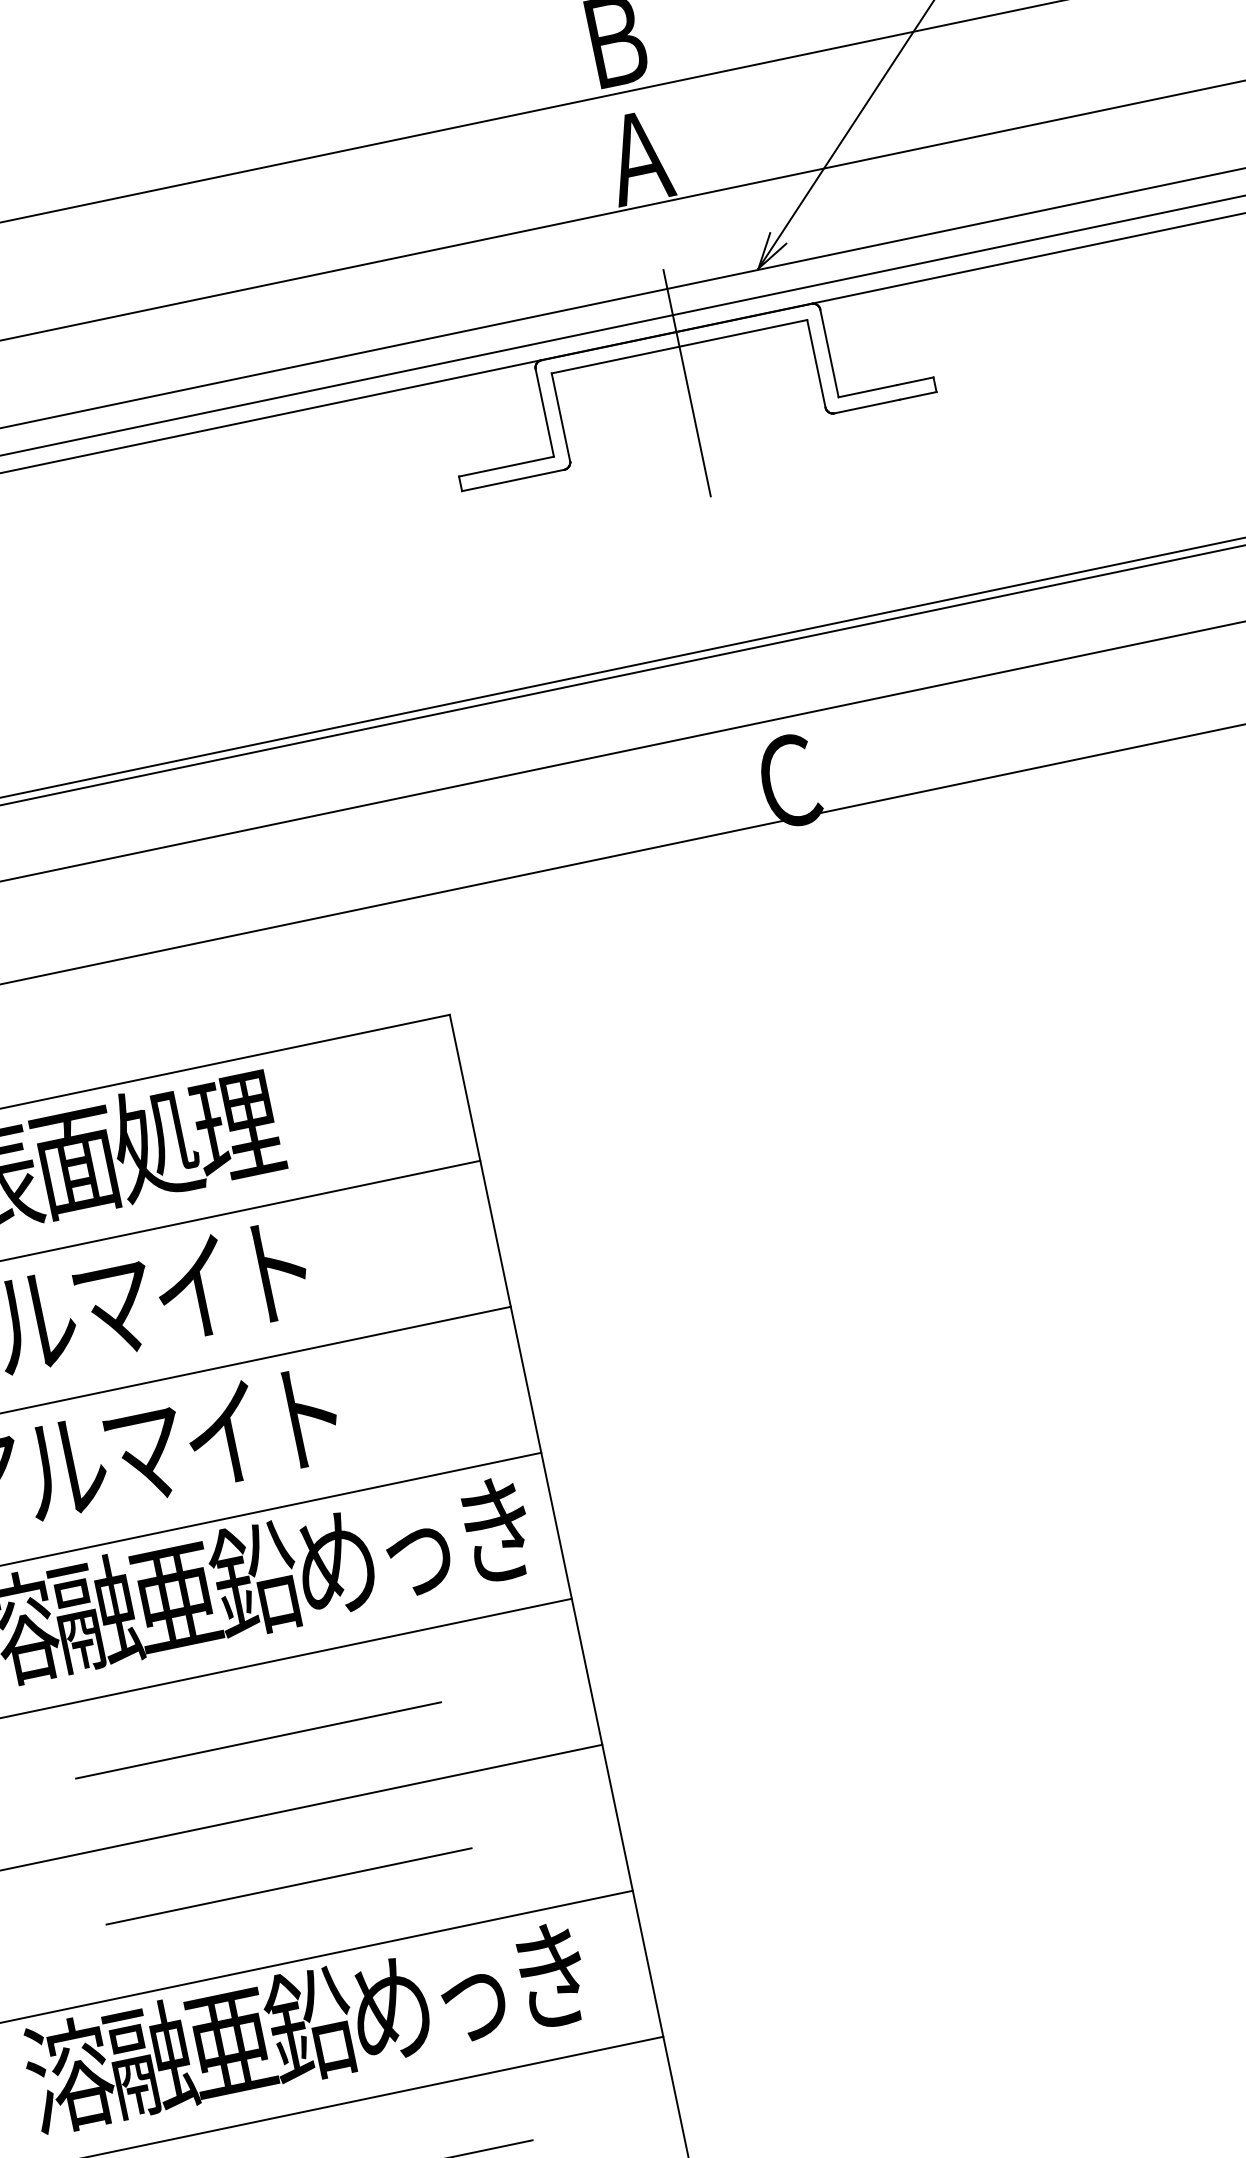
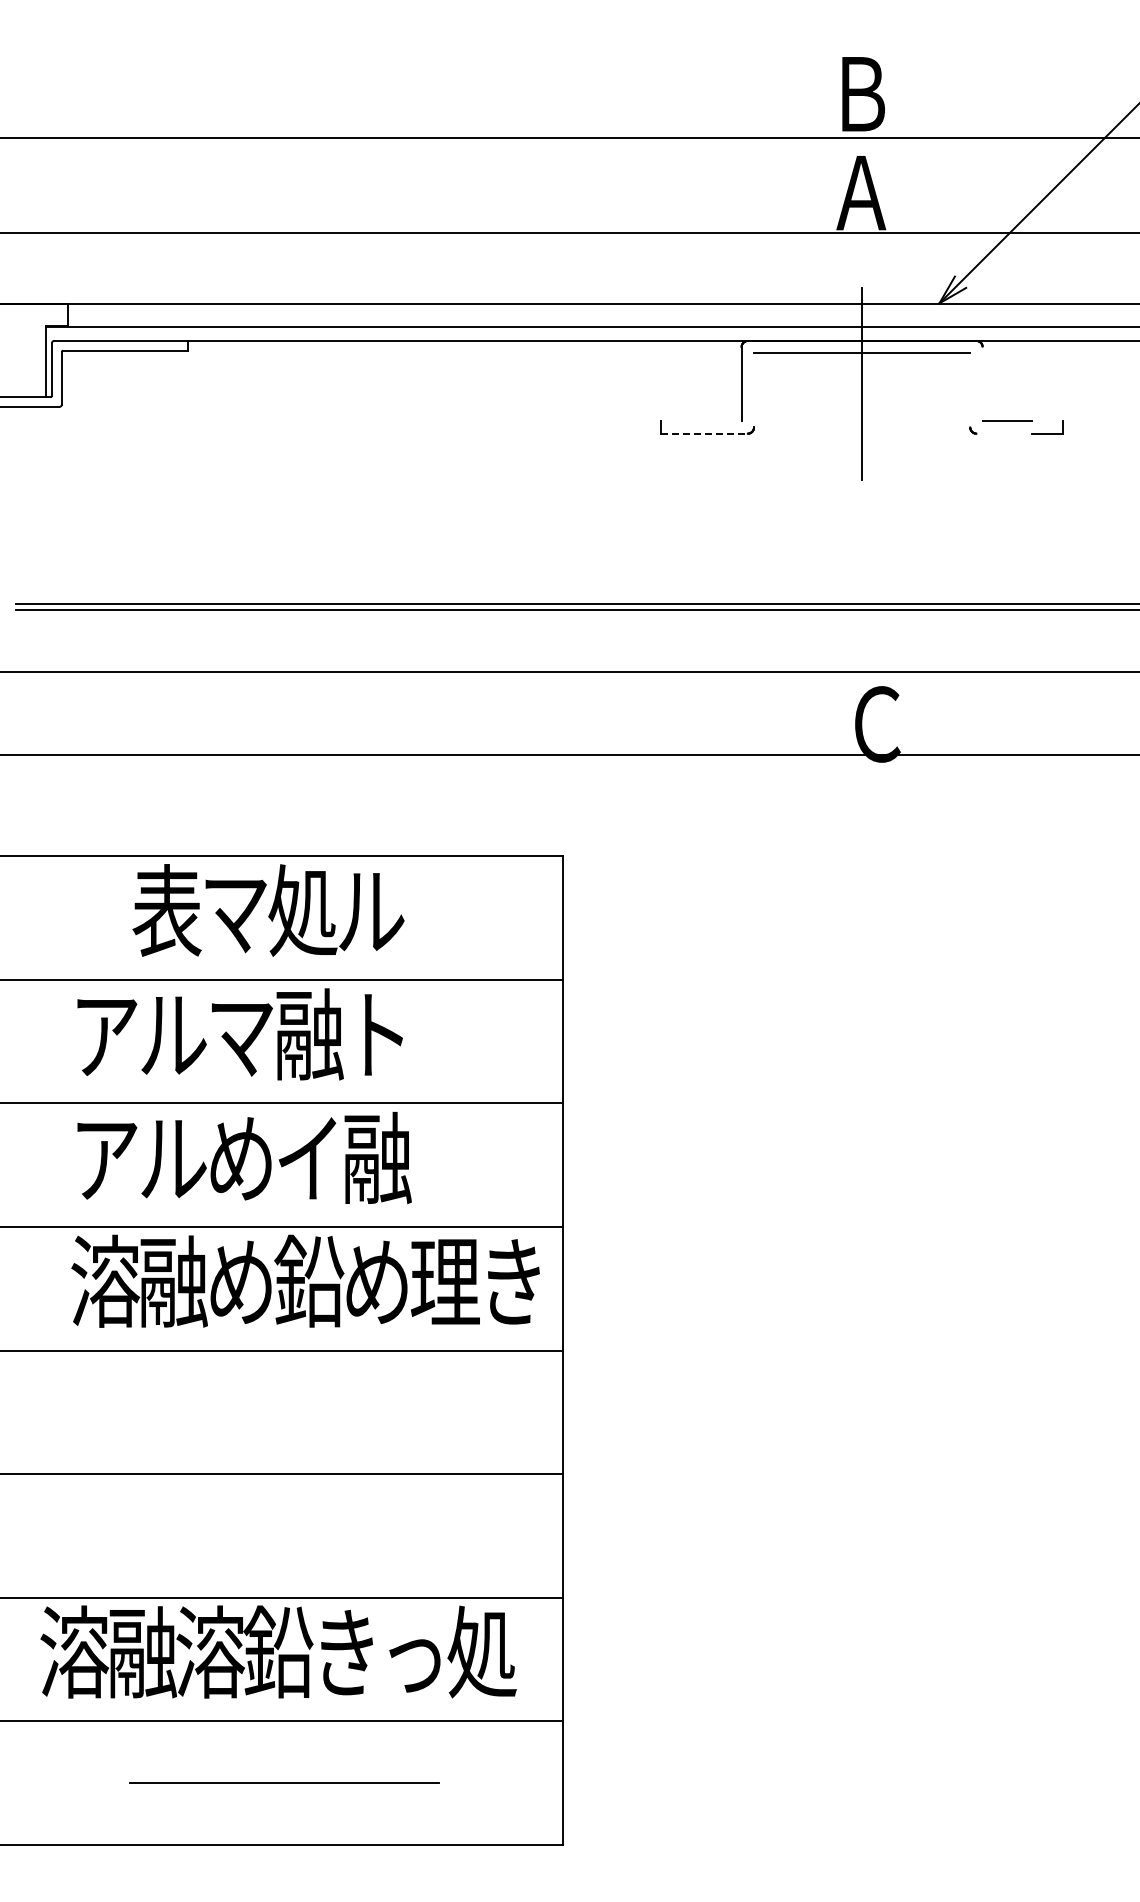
line: (829, 353) -> (982, 384), removed
line: (816, 363) -> (970, 390), removed
line: (915, 381) -> (1047, 421), removed
line: (867, 406) -> (1004, 433), removed
line: (560, 417) -> (753, 390), removed
line: (506, 466) -> (701, 421), removed
line: (514, 480) -> (705, 433), solid -> dashed
text: (236, 1126) -> (370, 910), 理 -> ル
text: (77, 1163) -> (235, 913), 面 -> マ
text: (194, 1287) -> (309, 1034), イ -> 融
text: (305, 1416) -> (377, 1157), ト -> 融
text: (145, 1451) -> (241, 1158), マ -> め
text: (416, 1546) -> (445, 1281), っ -> 理
text: (175, 1596) -> (241, 1281), 亜 -> め
line: (258, 1740) -> (284, 1412), removed
line: (288, 1885) -> (284, 1535), removed
text: (550, 1974) -> (481, 1651), き -> 処
text: (389, 2009) -> (345, 1652), め -> き
text: (230, 2041) -> (210, 1651), 亜 -> 溶

